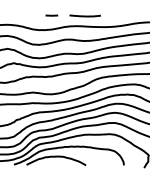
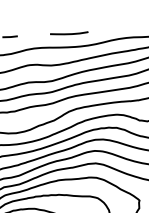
line: (84, 15) -> (68, 33), moved

